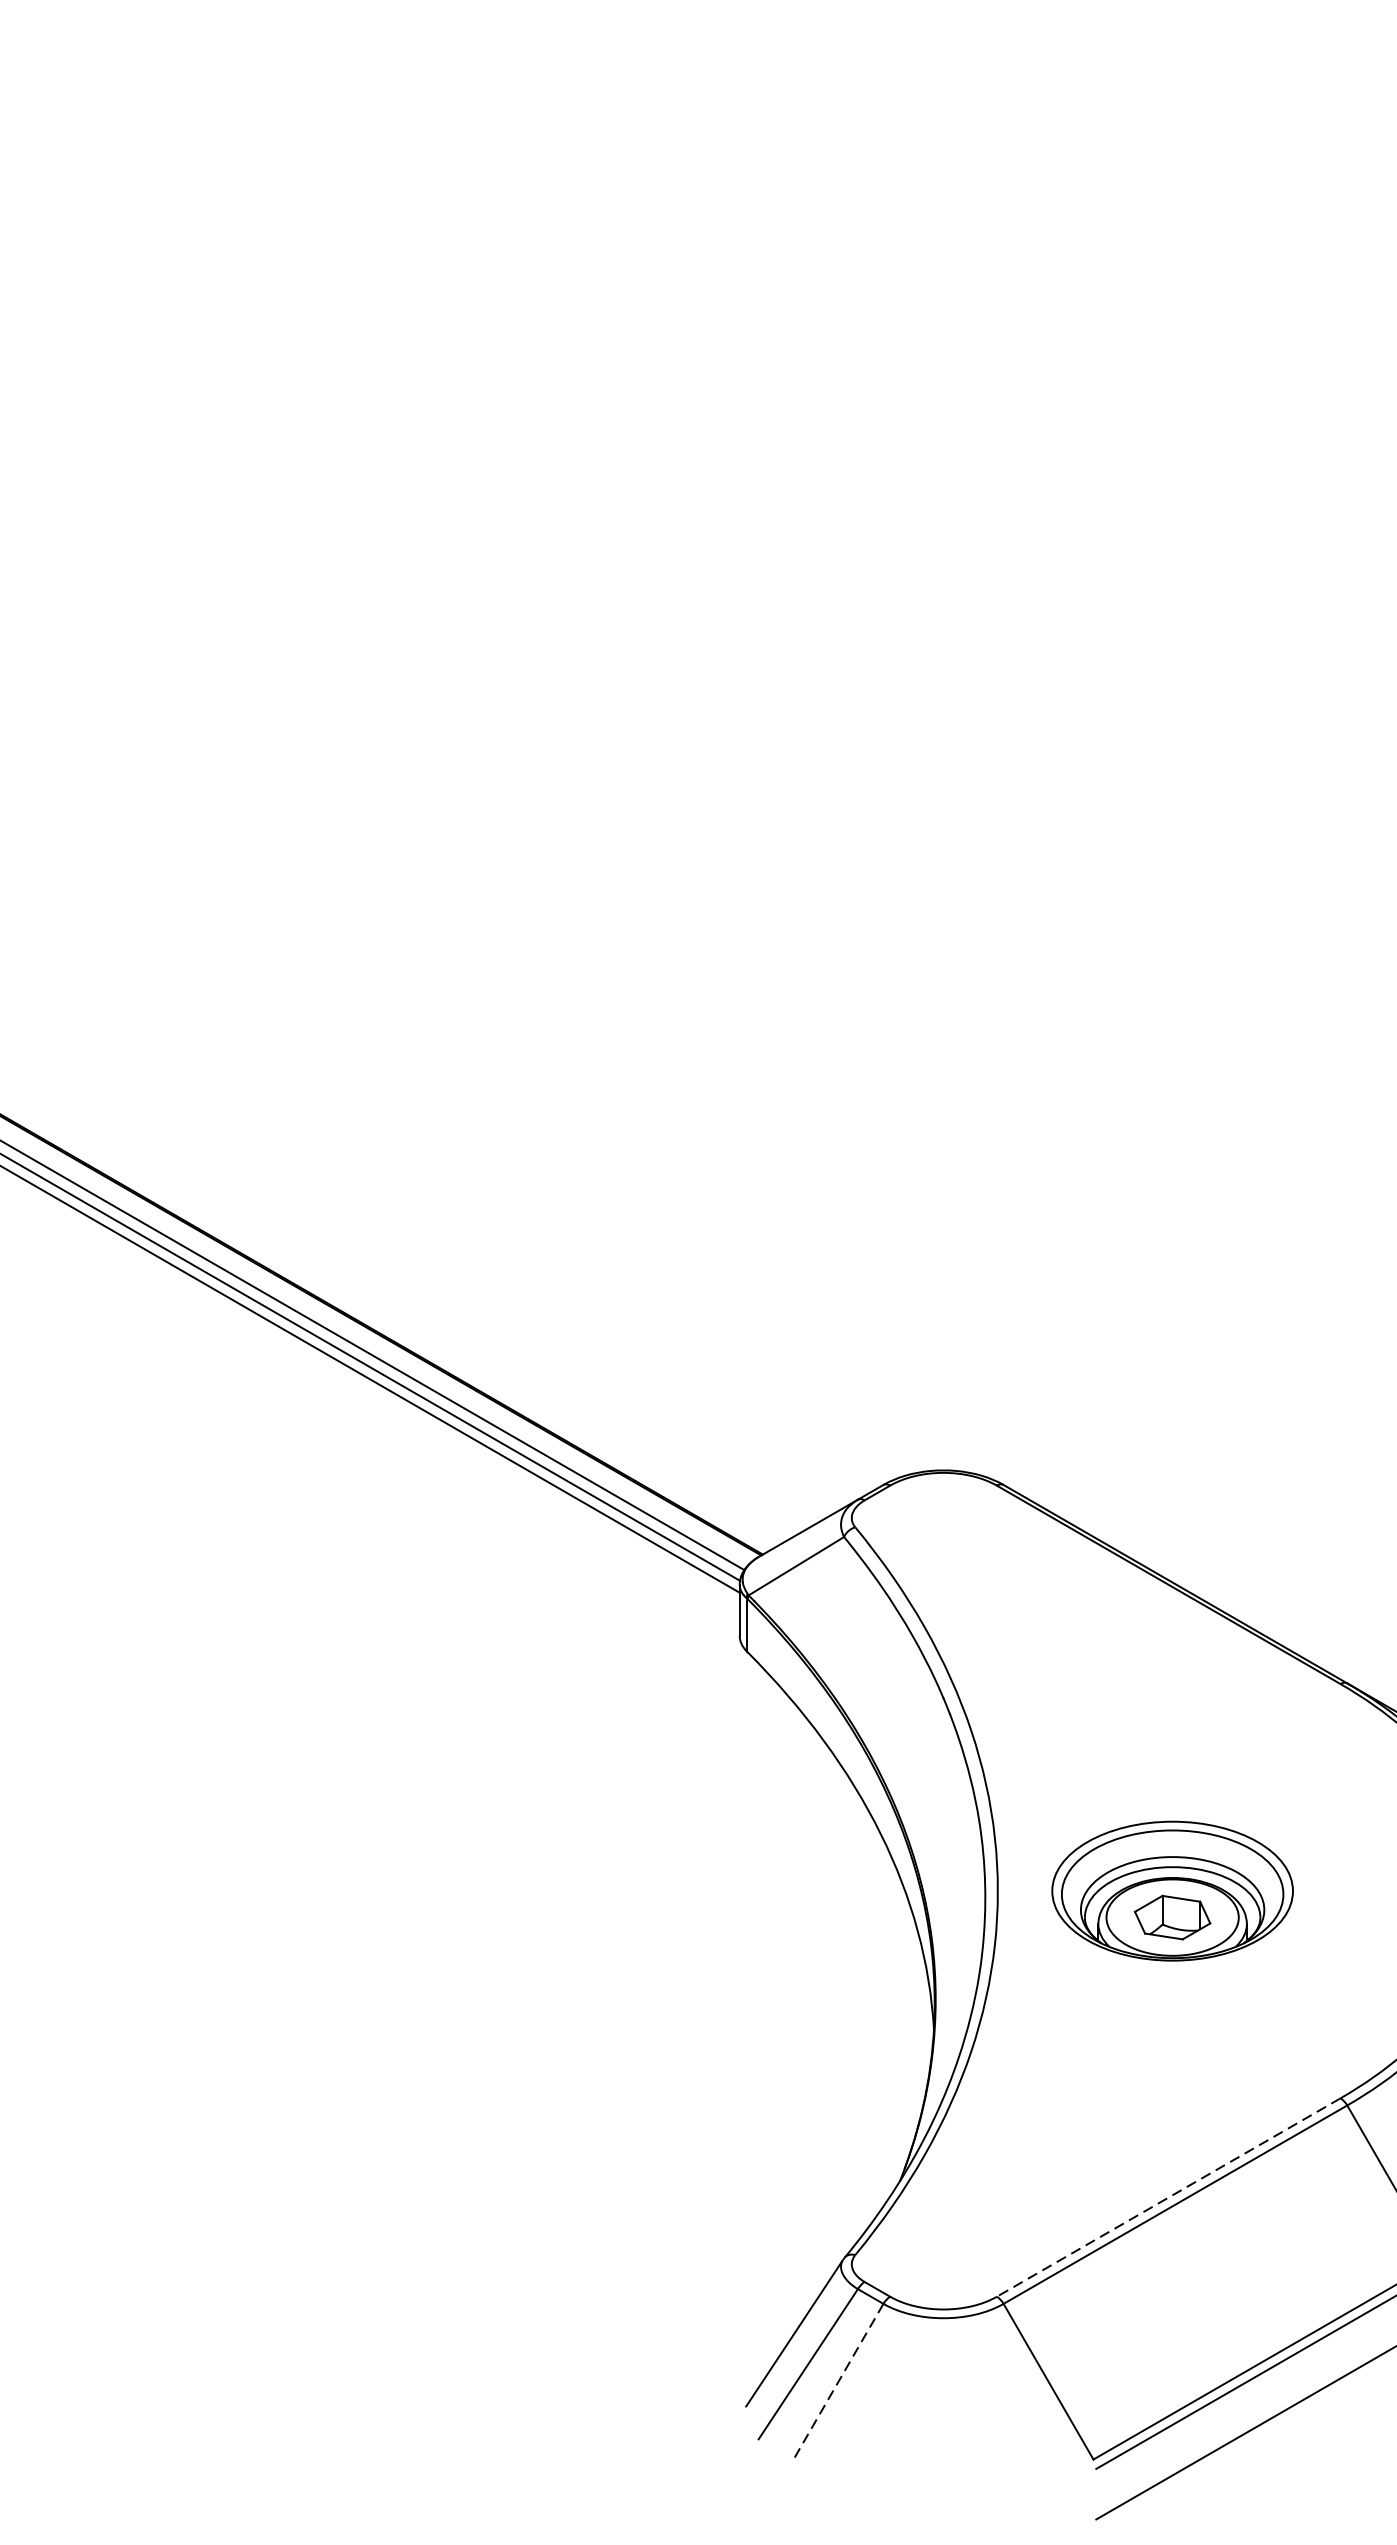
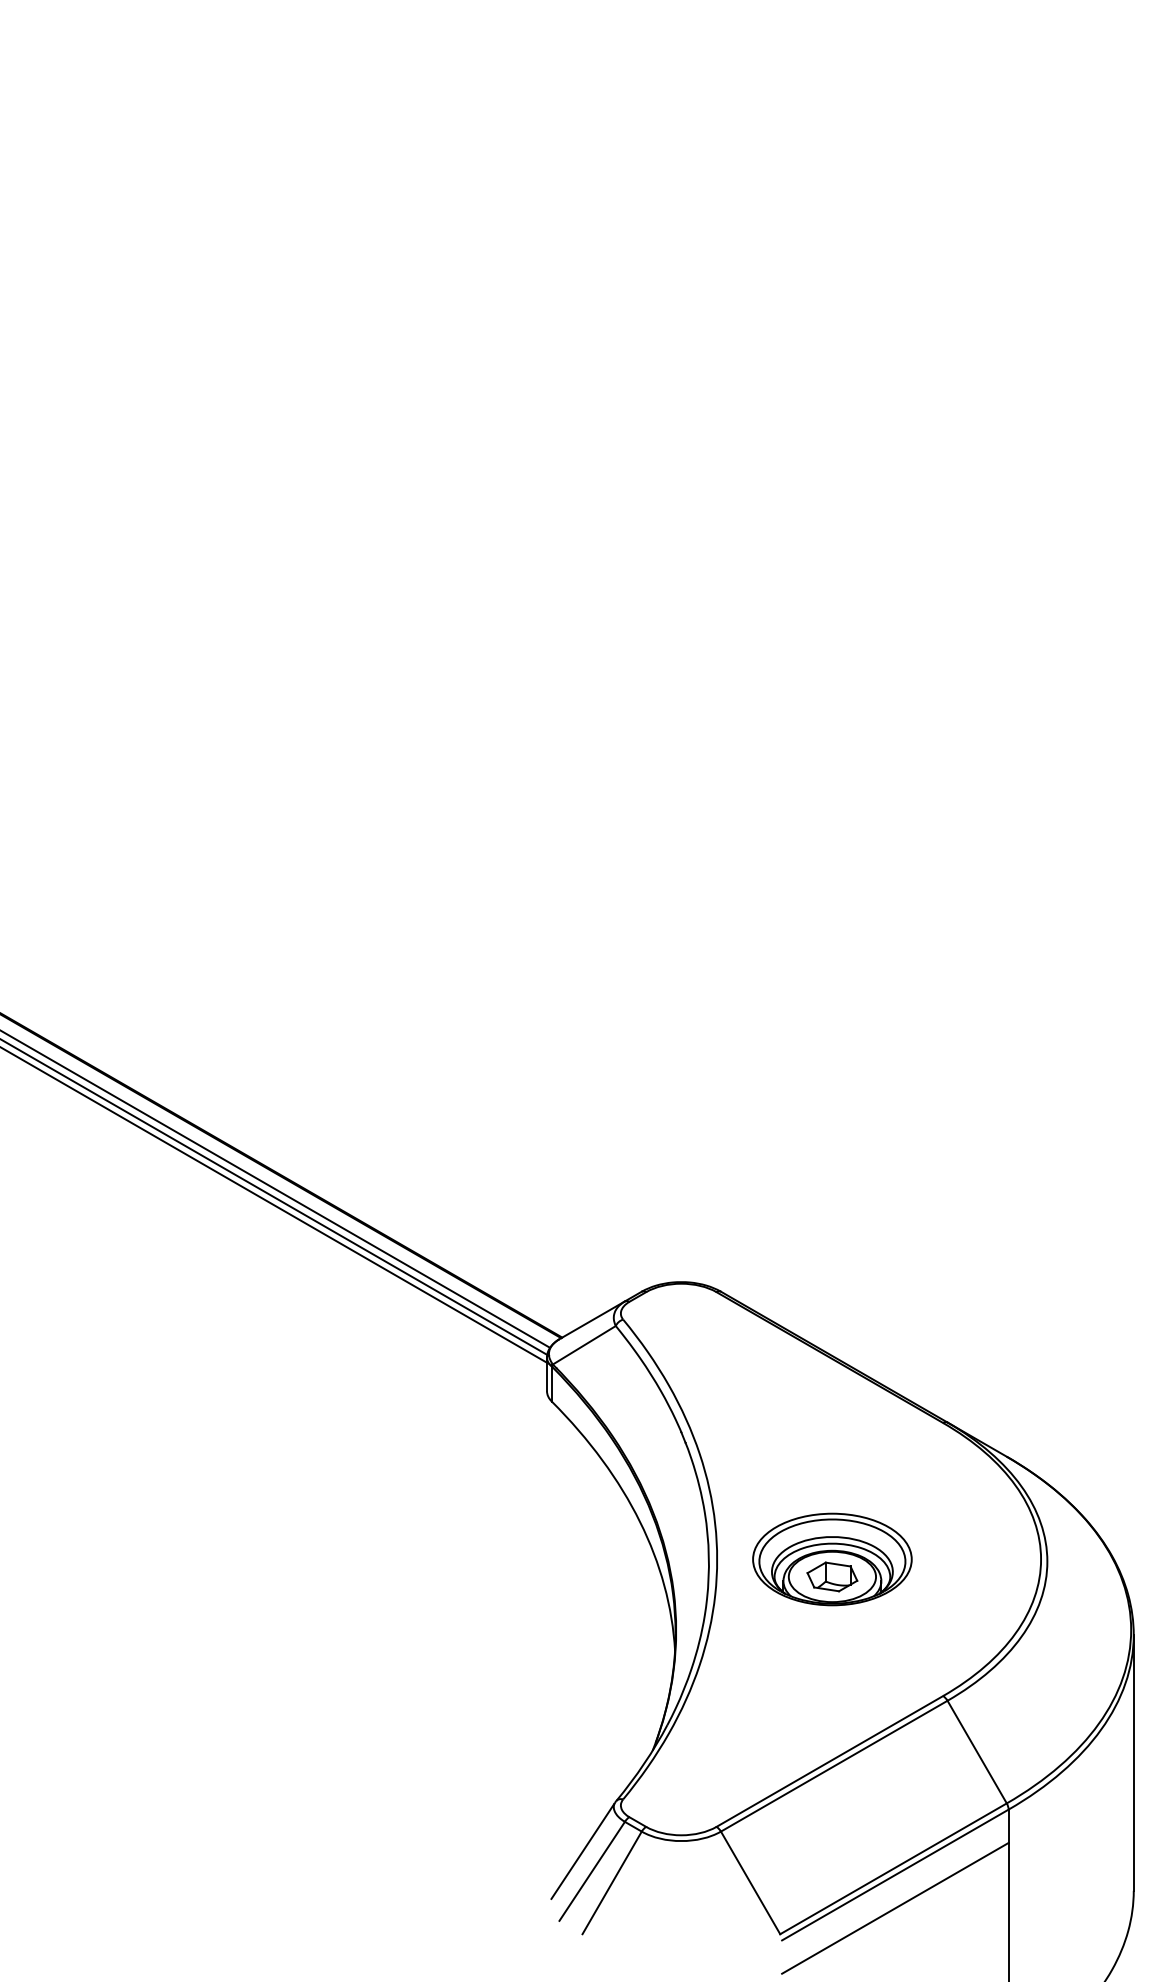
line: (1168, 2197) -> (829, 1761), dashed -> solid
line: (837, 2382) -> (611, 1883), dashed -> solid

